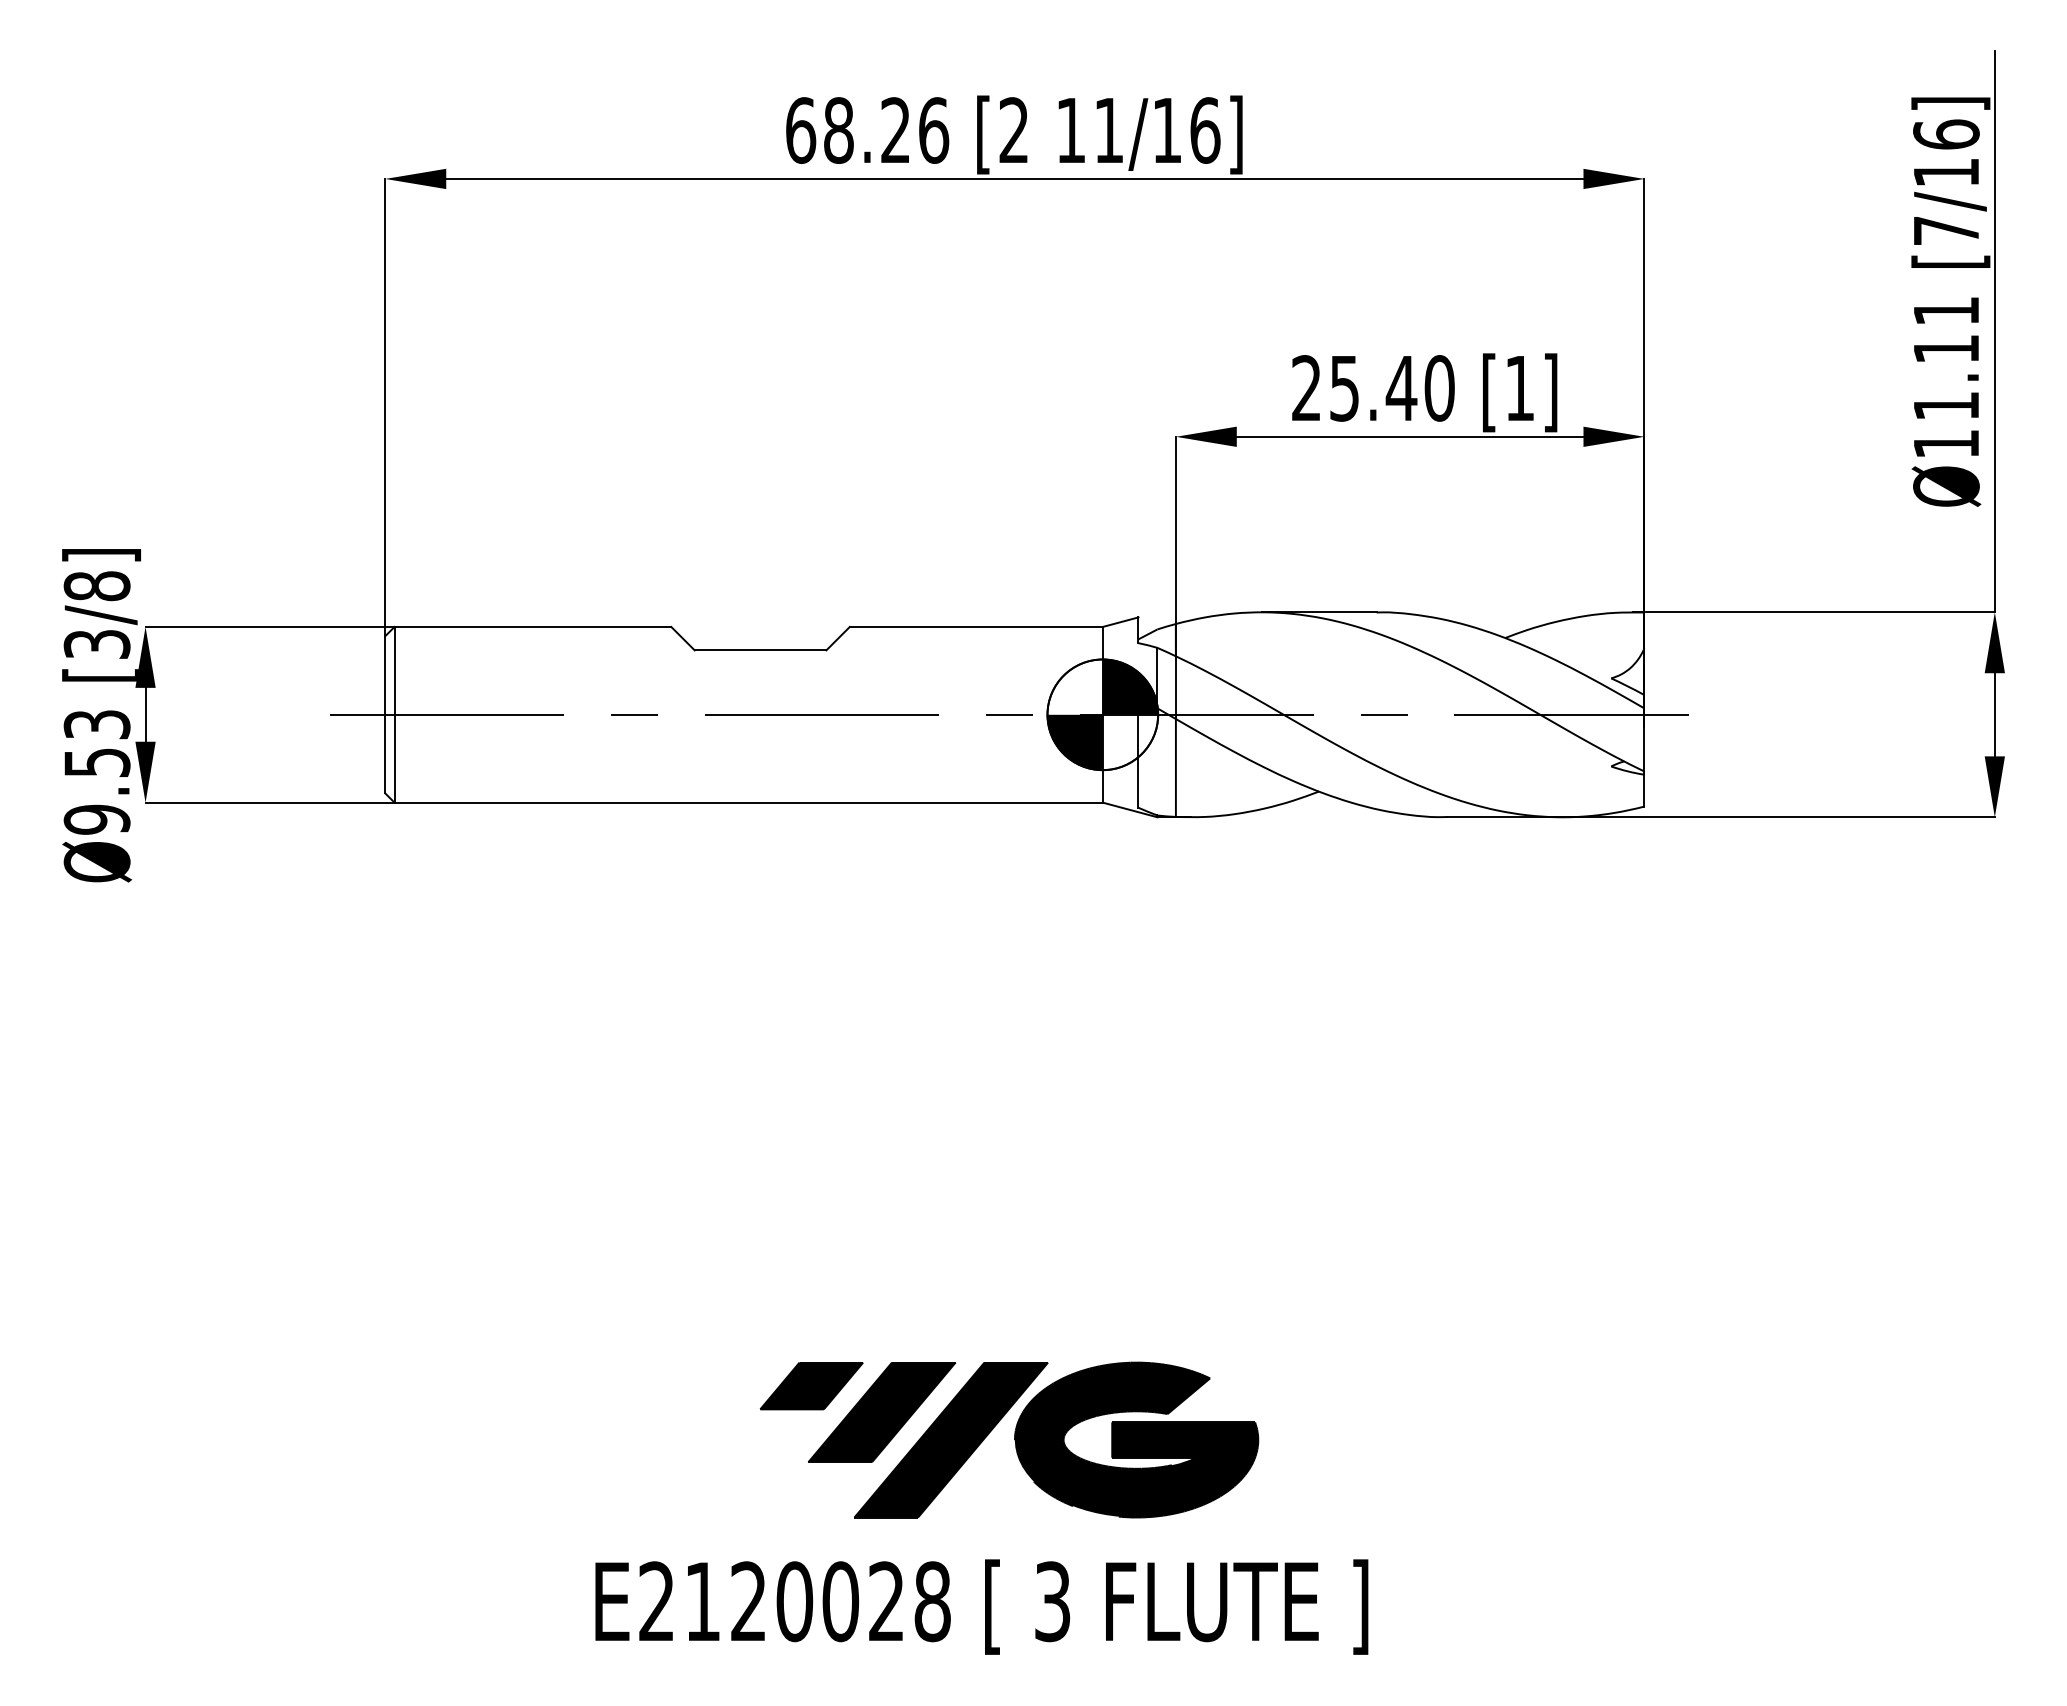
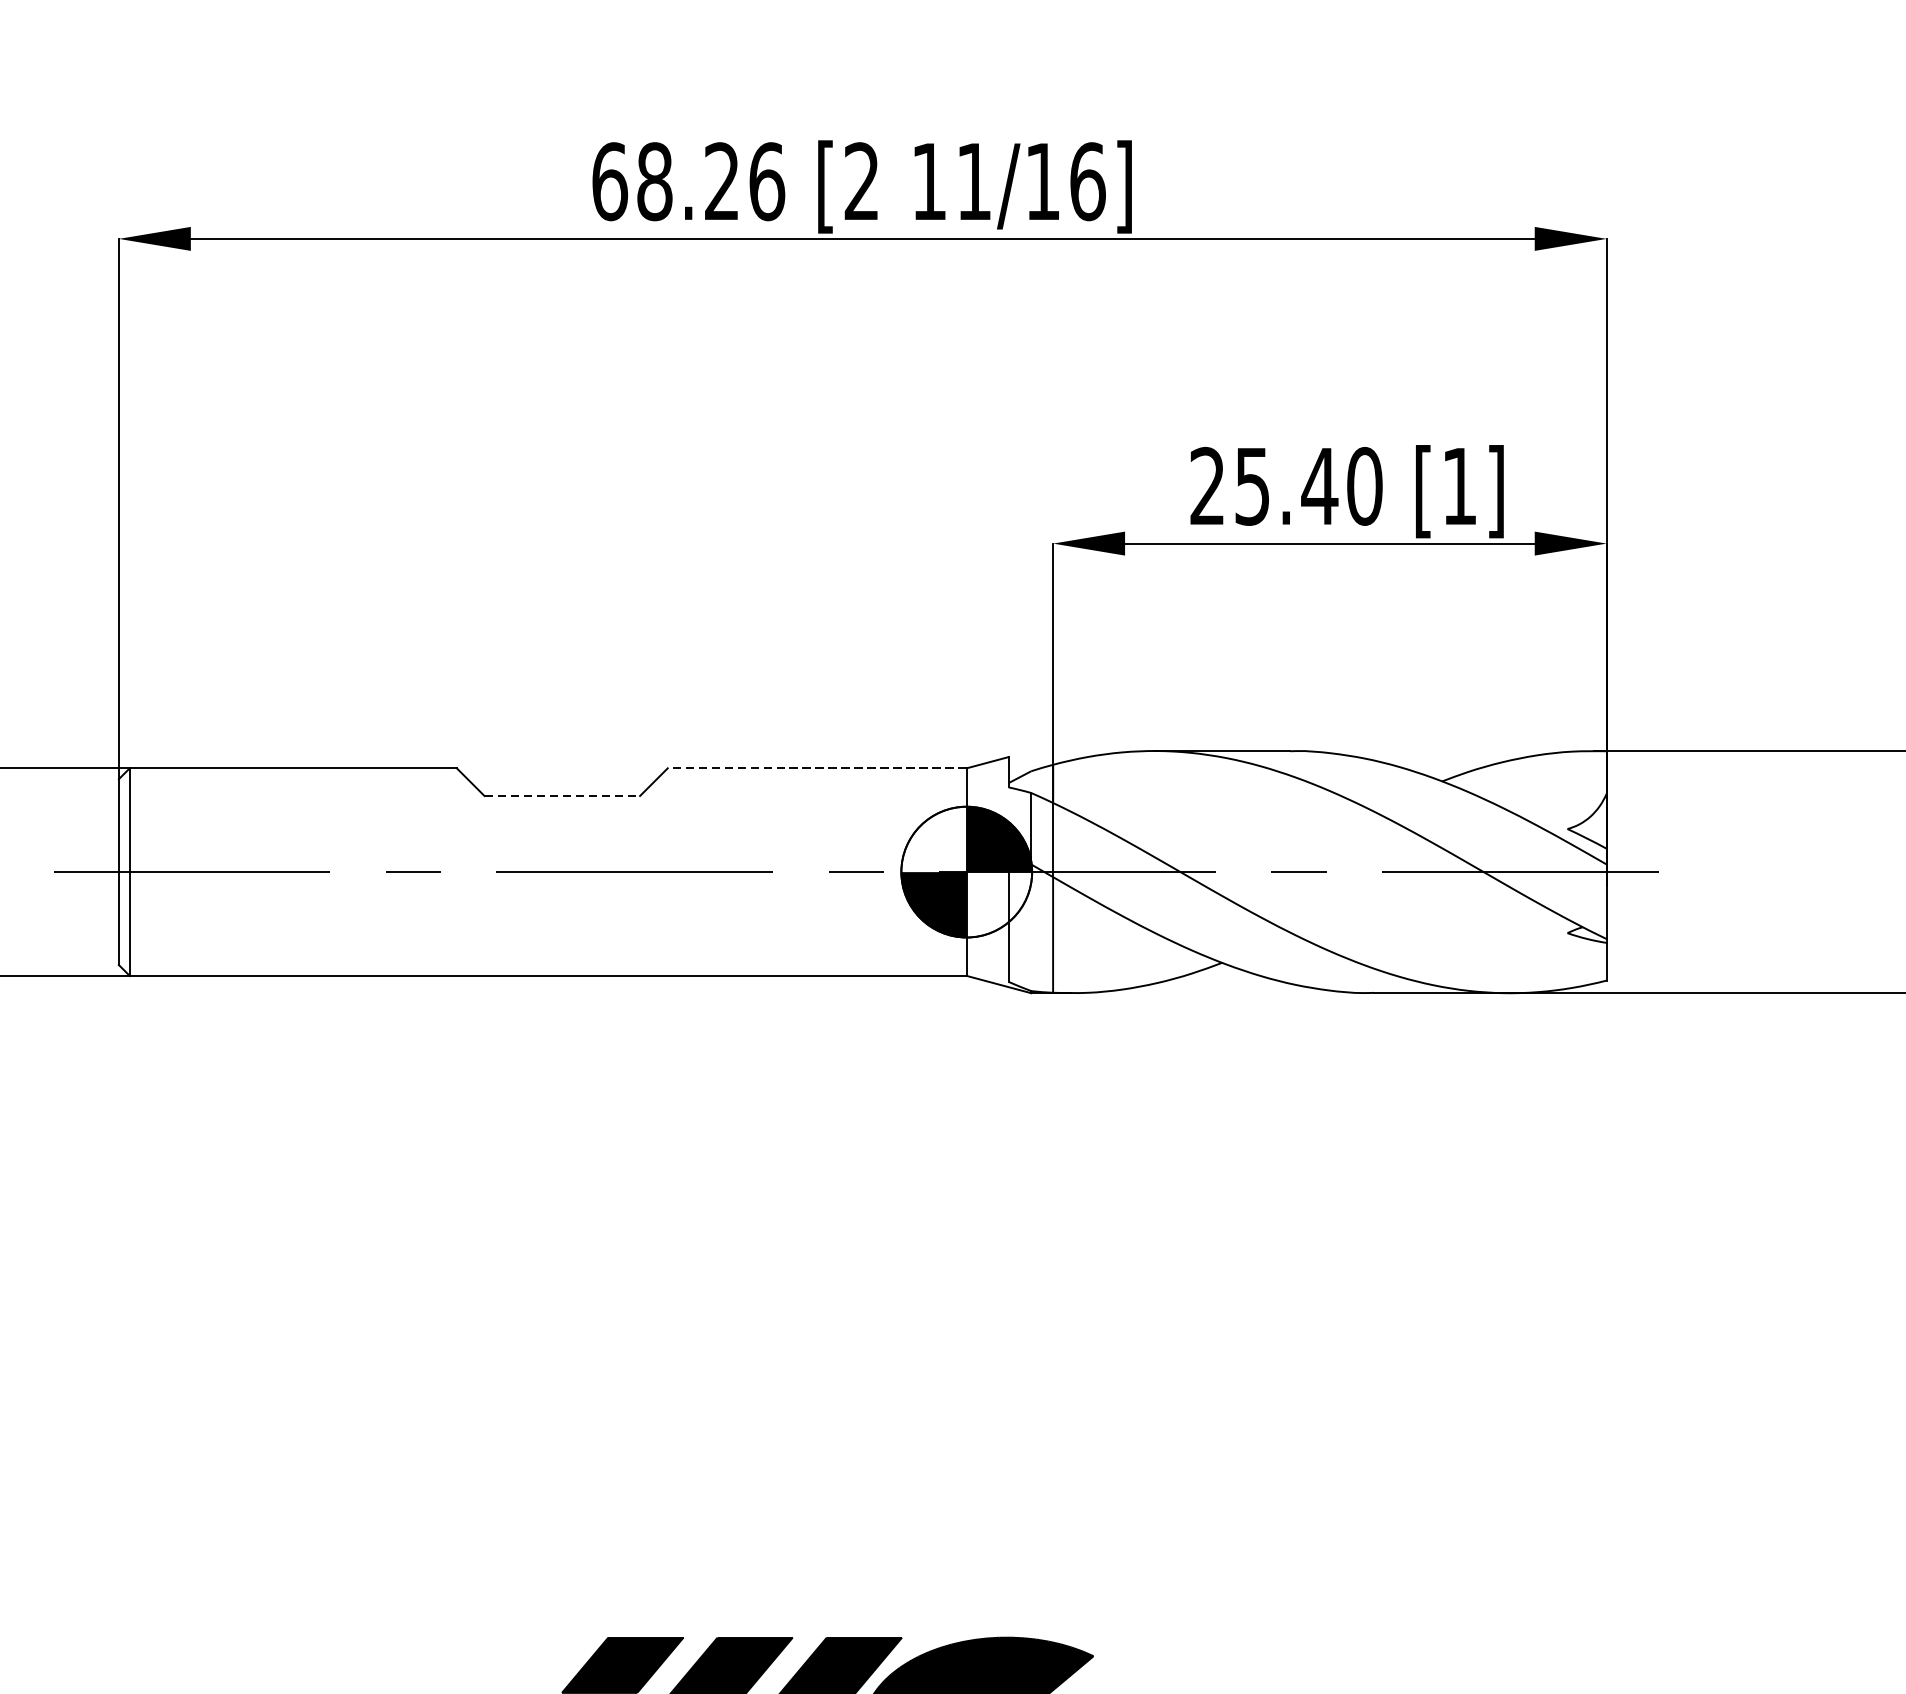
line: (976, 626) -> (817, 767), solid -> dashed
line: (760, 650) -> (562, 796), solid -> dashed

